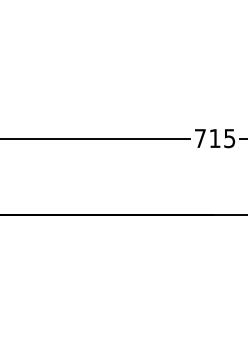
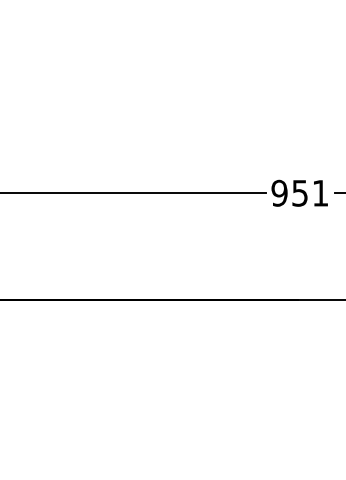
text: (214, 138) -> (299, 193), 715 -> 951

